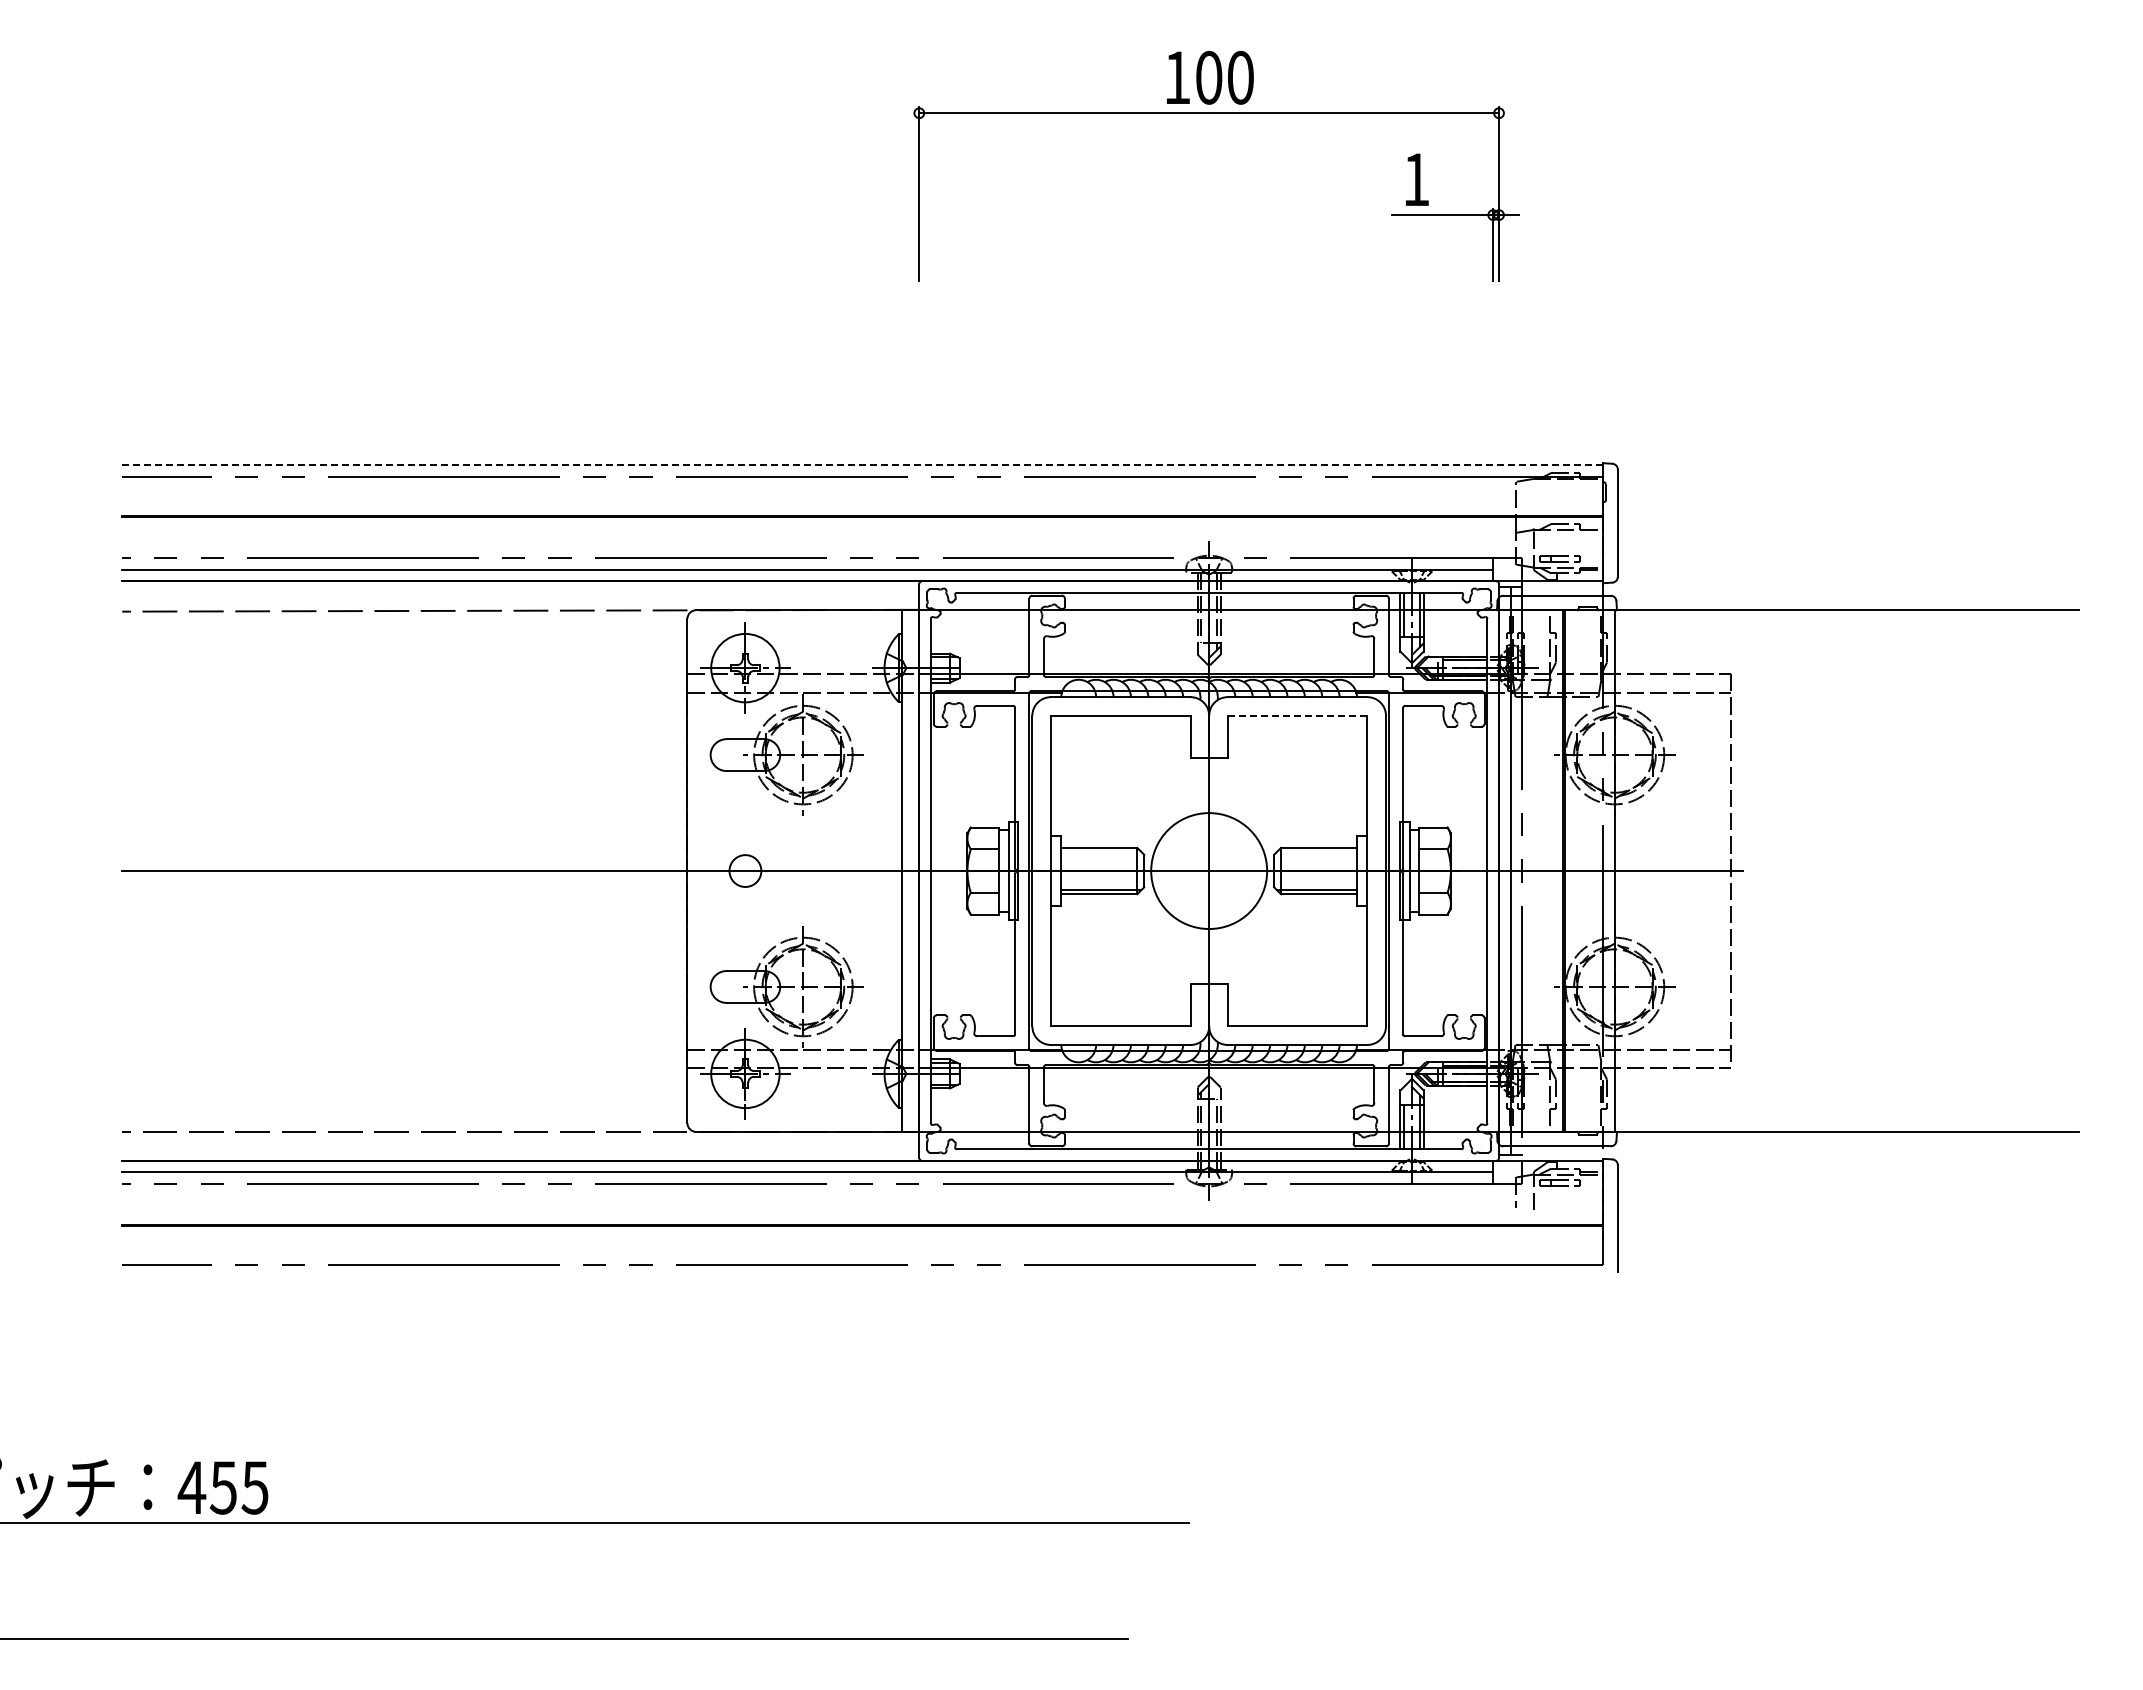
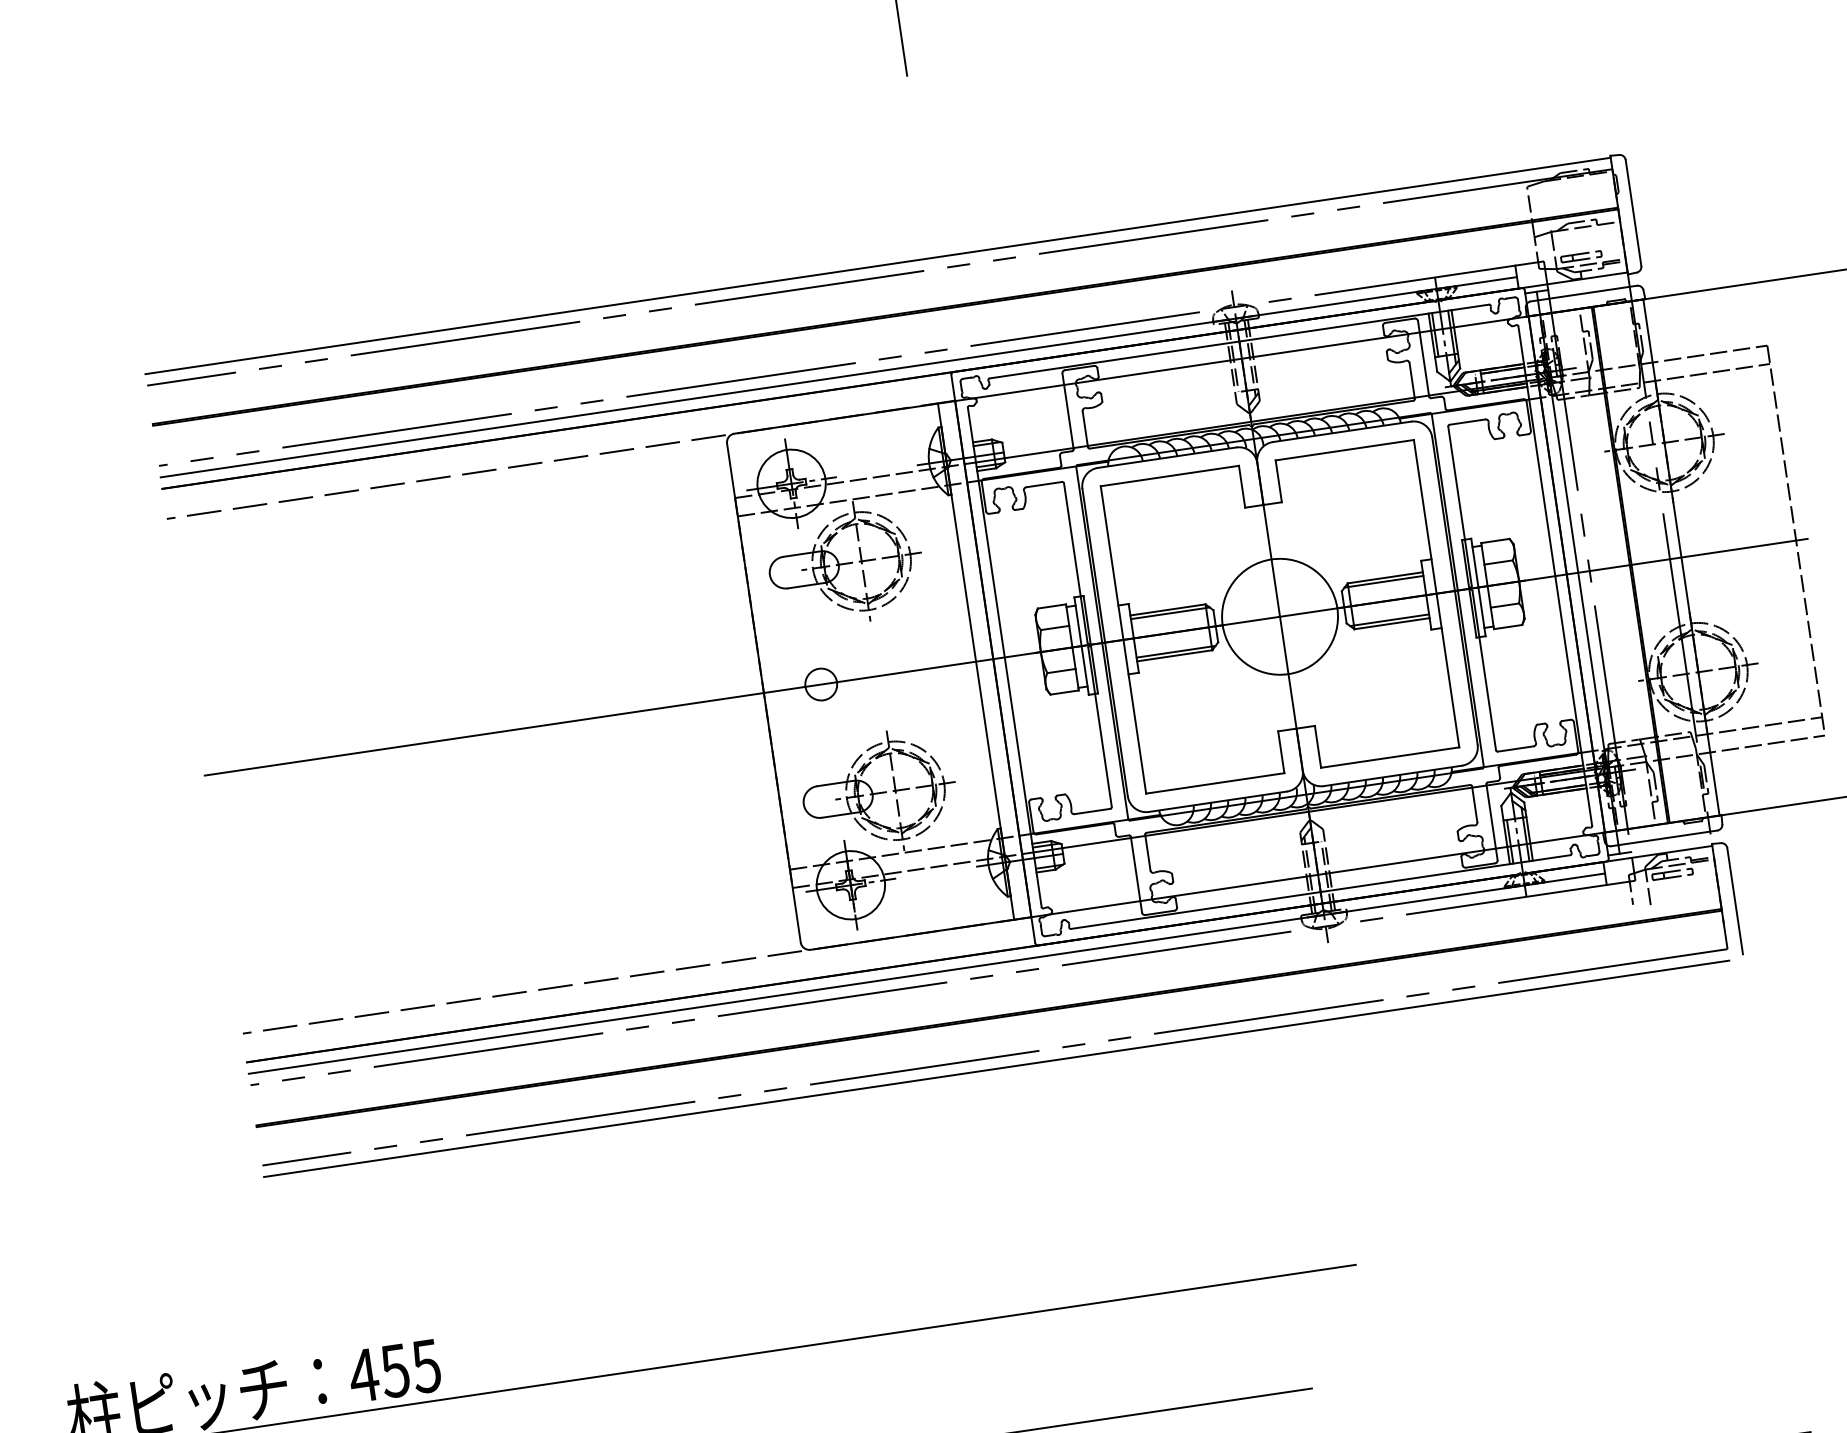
line: (862, 465) -> (877, 266), dashed -> solid
line: (1297, 715) -> (1344, 450), dashed -> solid
line: (1101, 851) -> (1170, 613), added
line: (1317, 851) -> (1384, 581), added
line: (862, 1276) -> (996, 1068), added

